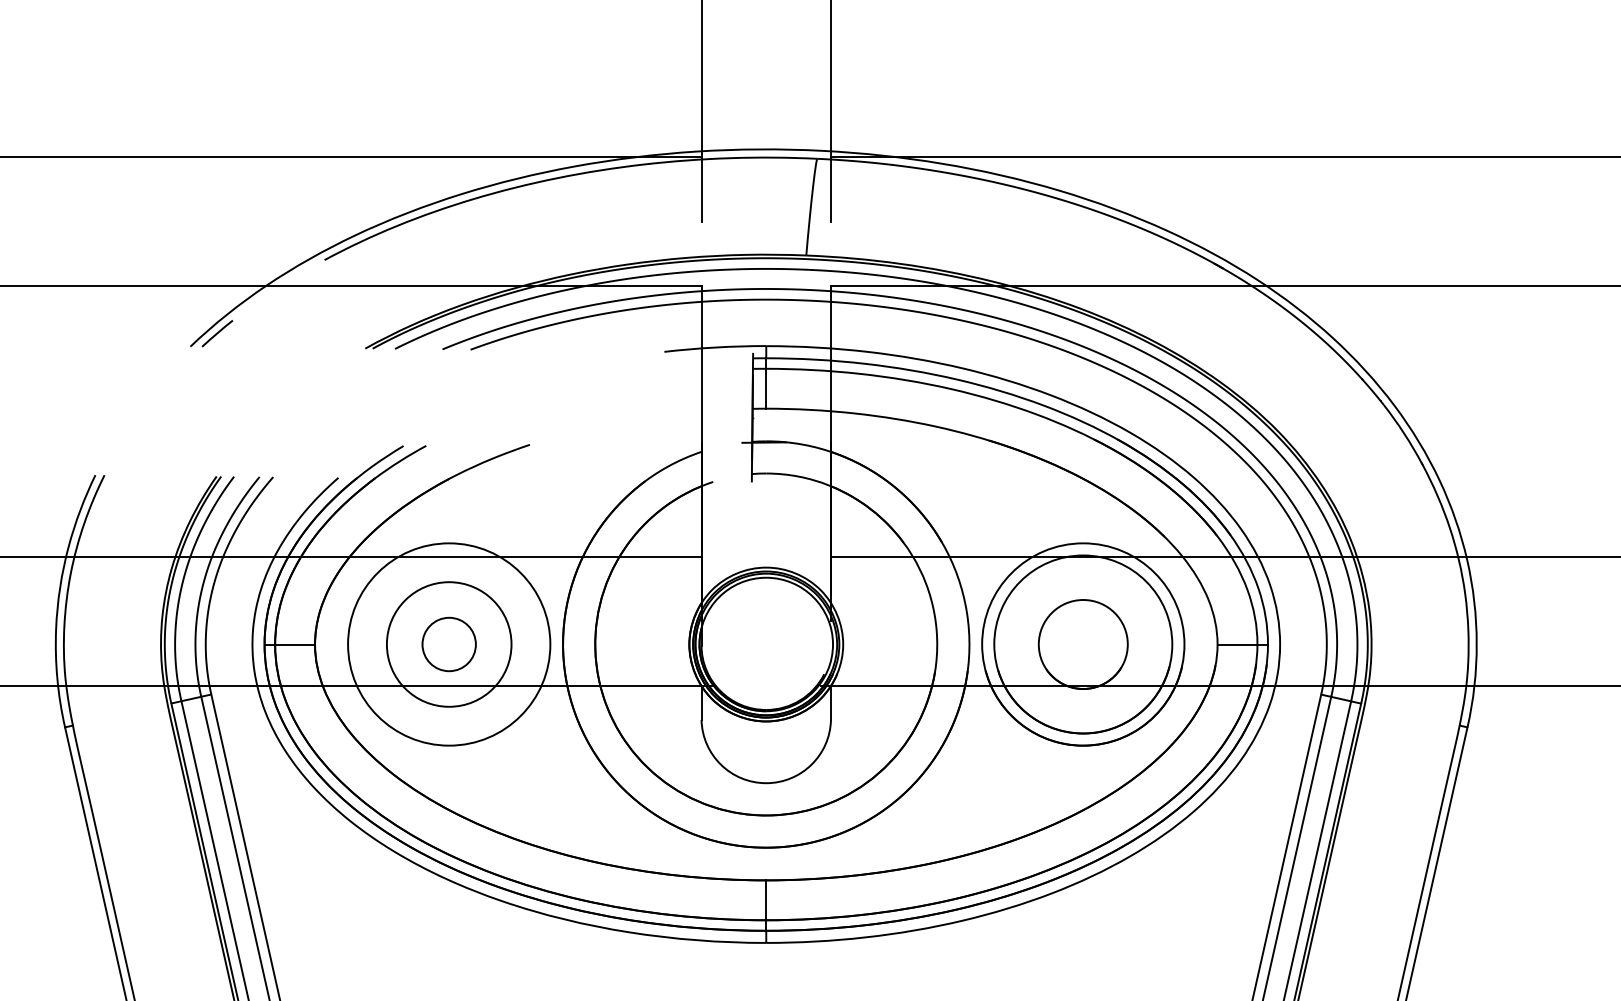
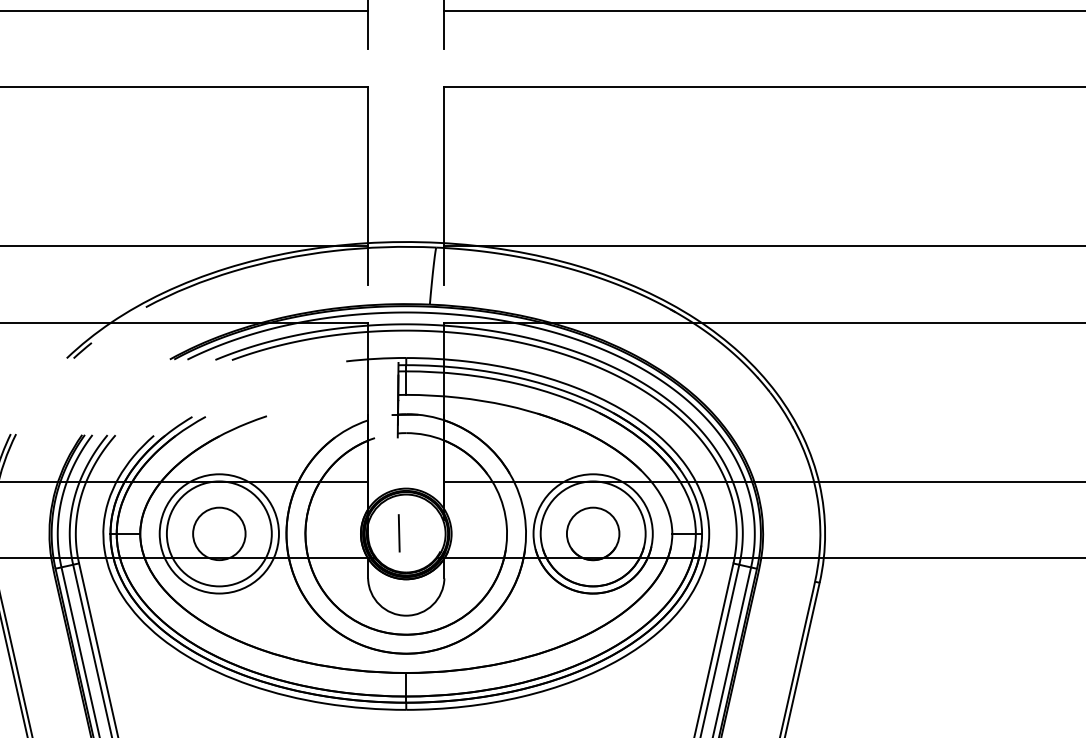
circle: (447, 643) -> (218, 533), size x1.43
circle: (449, 643) -> (219, 533), size x1.67
line: (753, 643) -> (398, 533), added

